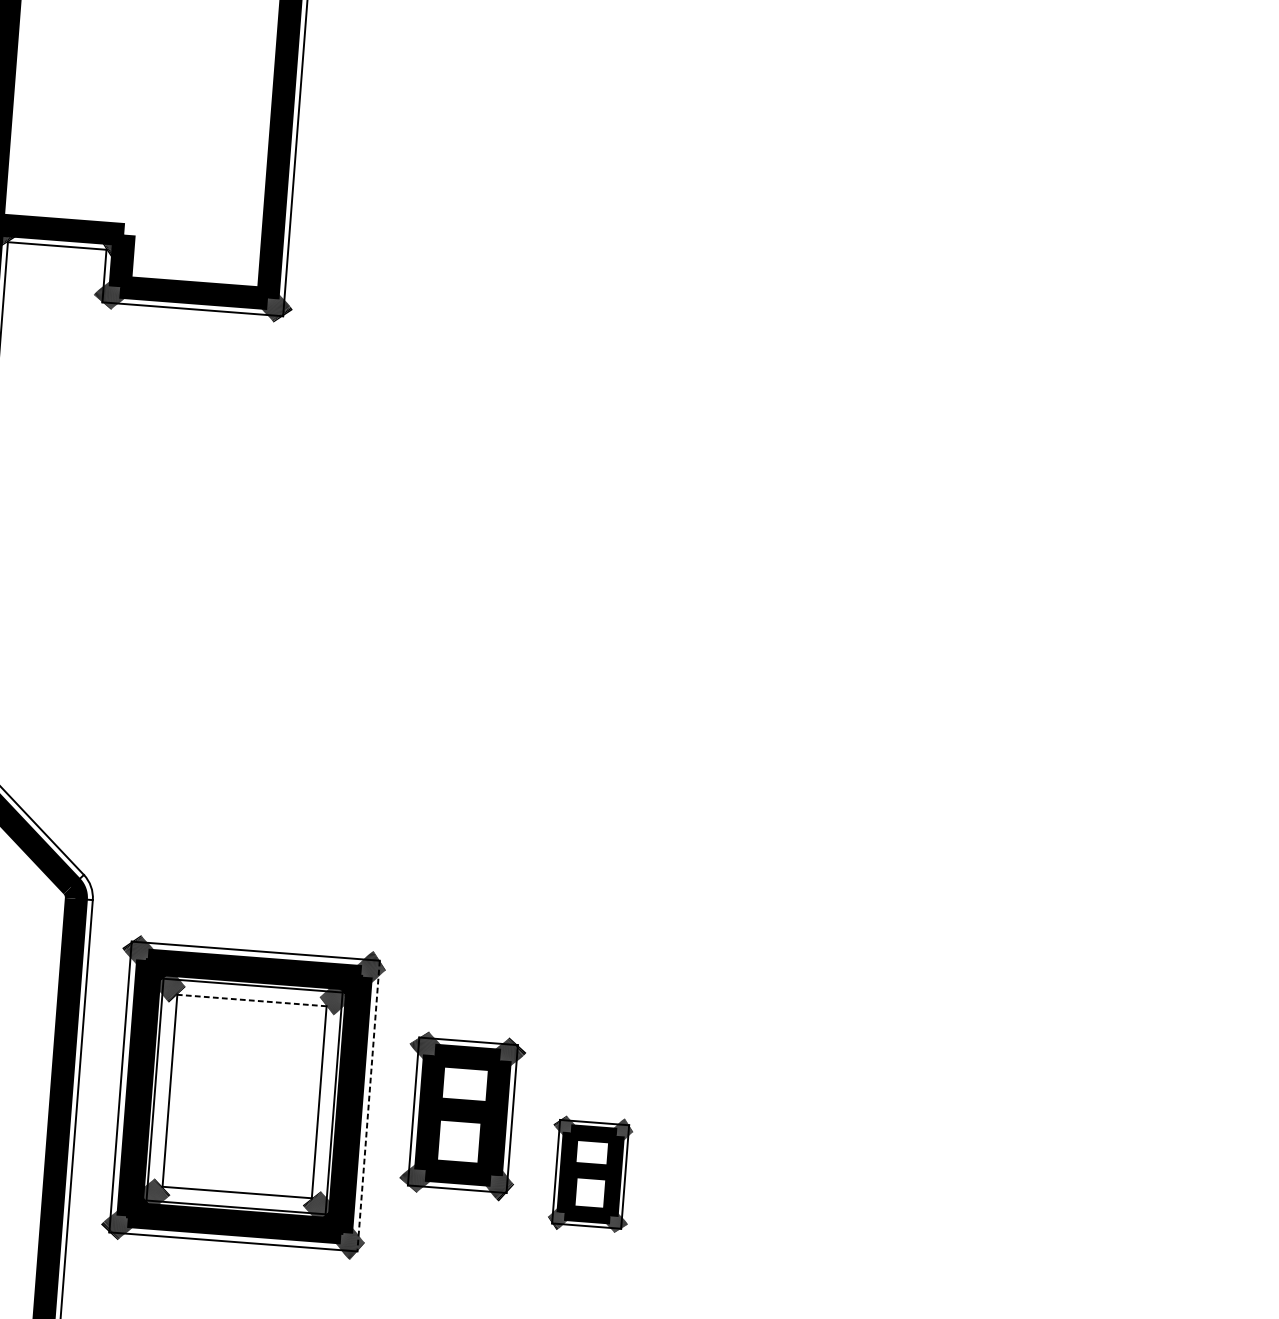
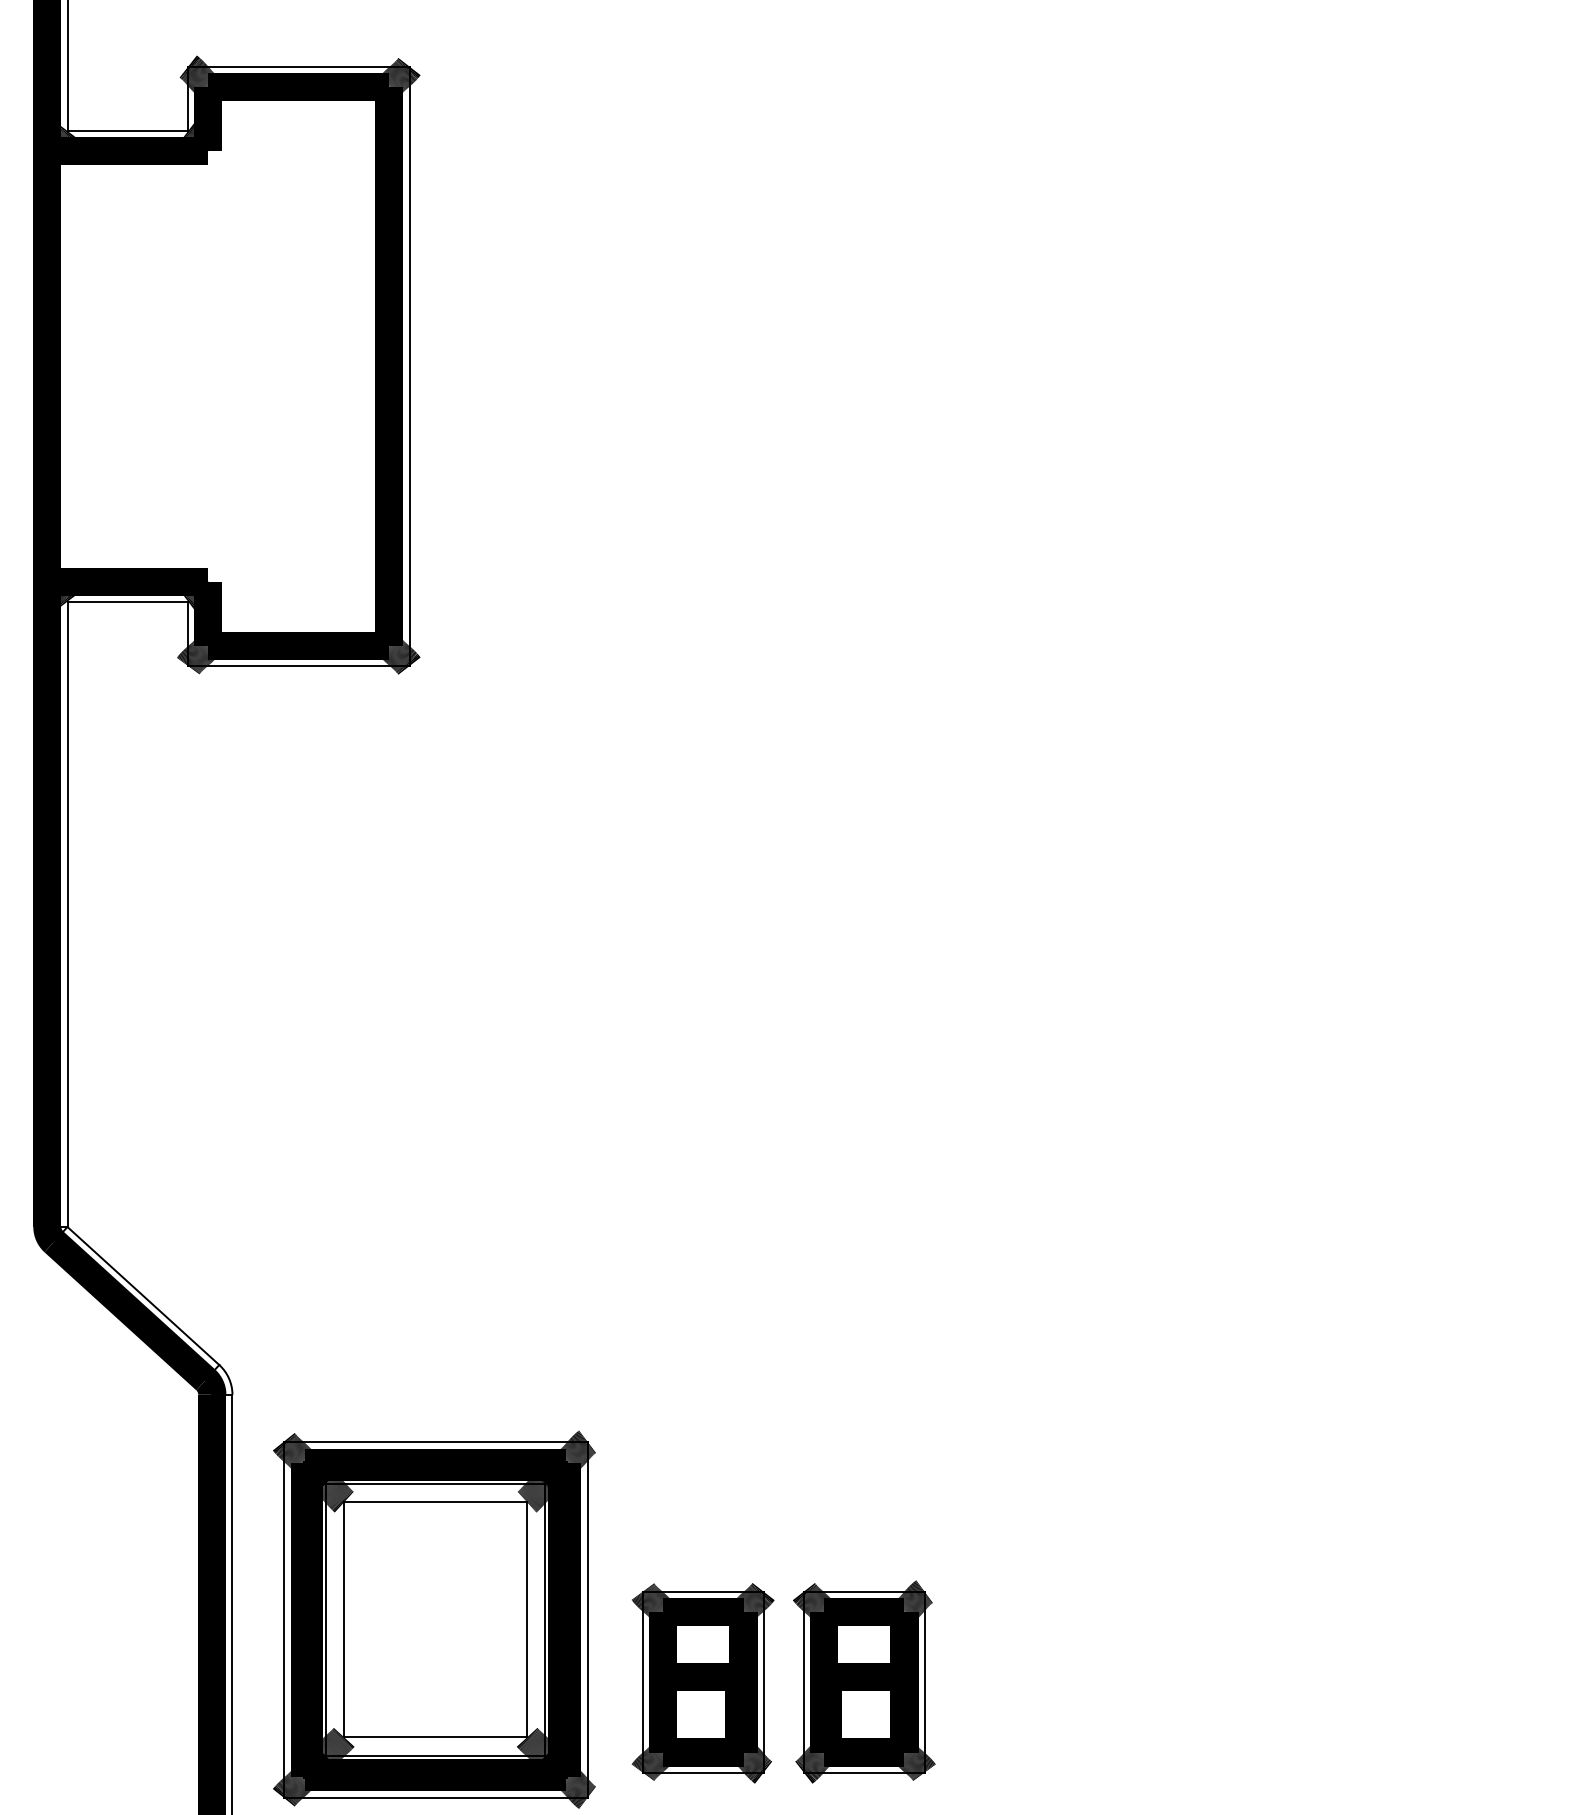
line: (251, 1000) -> (435, 1502), dashed -> solid
line: (368, 1106) -> (587, 1620), dashed -> solid
part: (462, 1116) -> (702, 1683), moved
part: (590, 1173) -> (864, 1681), size x1.43

